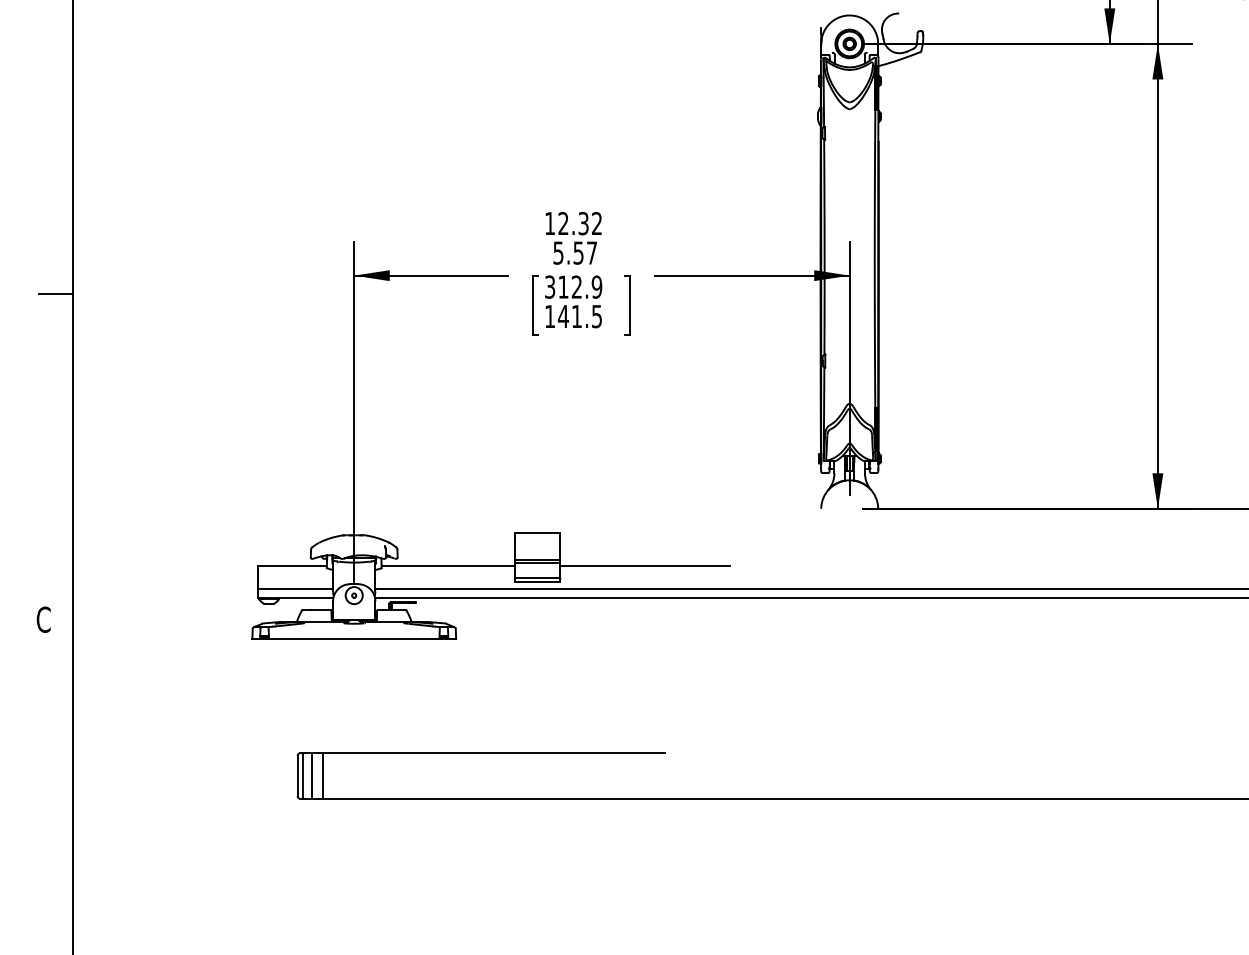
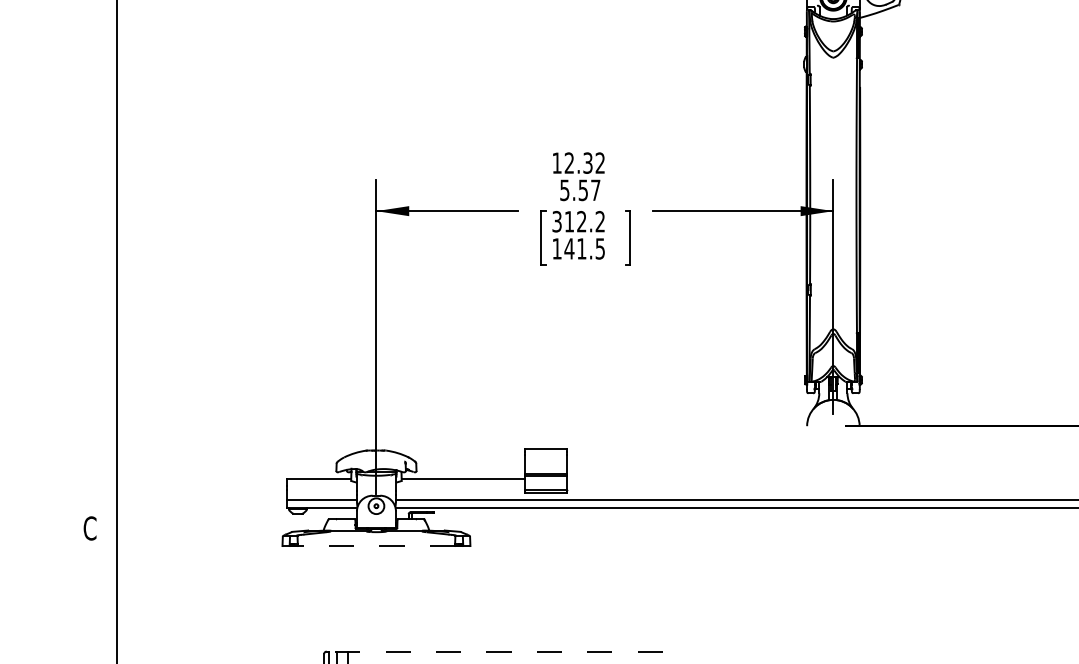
text: (596, 286) -> (599, 221), 312.9 -> 312.2
line: (55, 293) -> (100, 227), removed
line: (645, 566) -> (645, 479), removed
line: (353, 638) -> (375, 545), solid -> dashed
line: (483, 753) -> (495, 651), solid -> dashed

